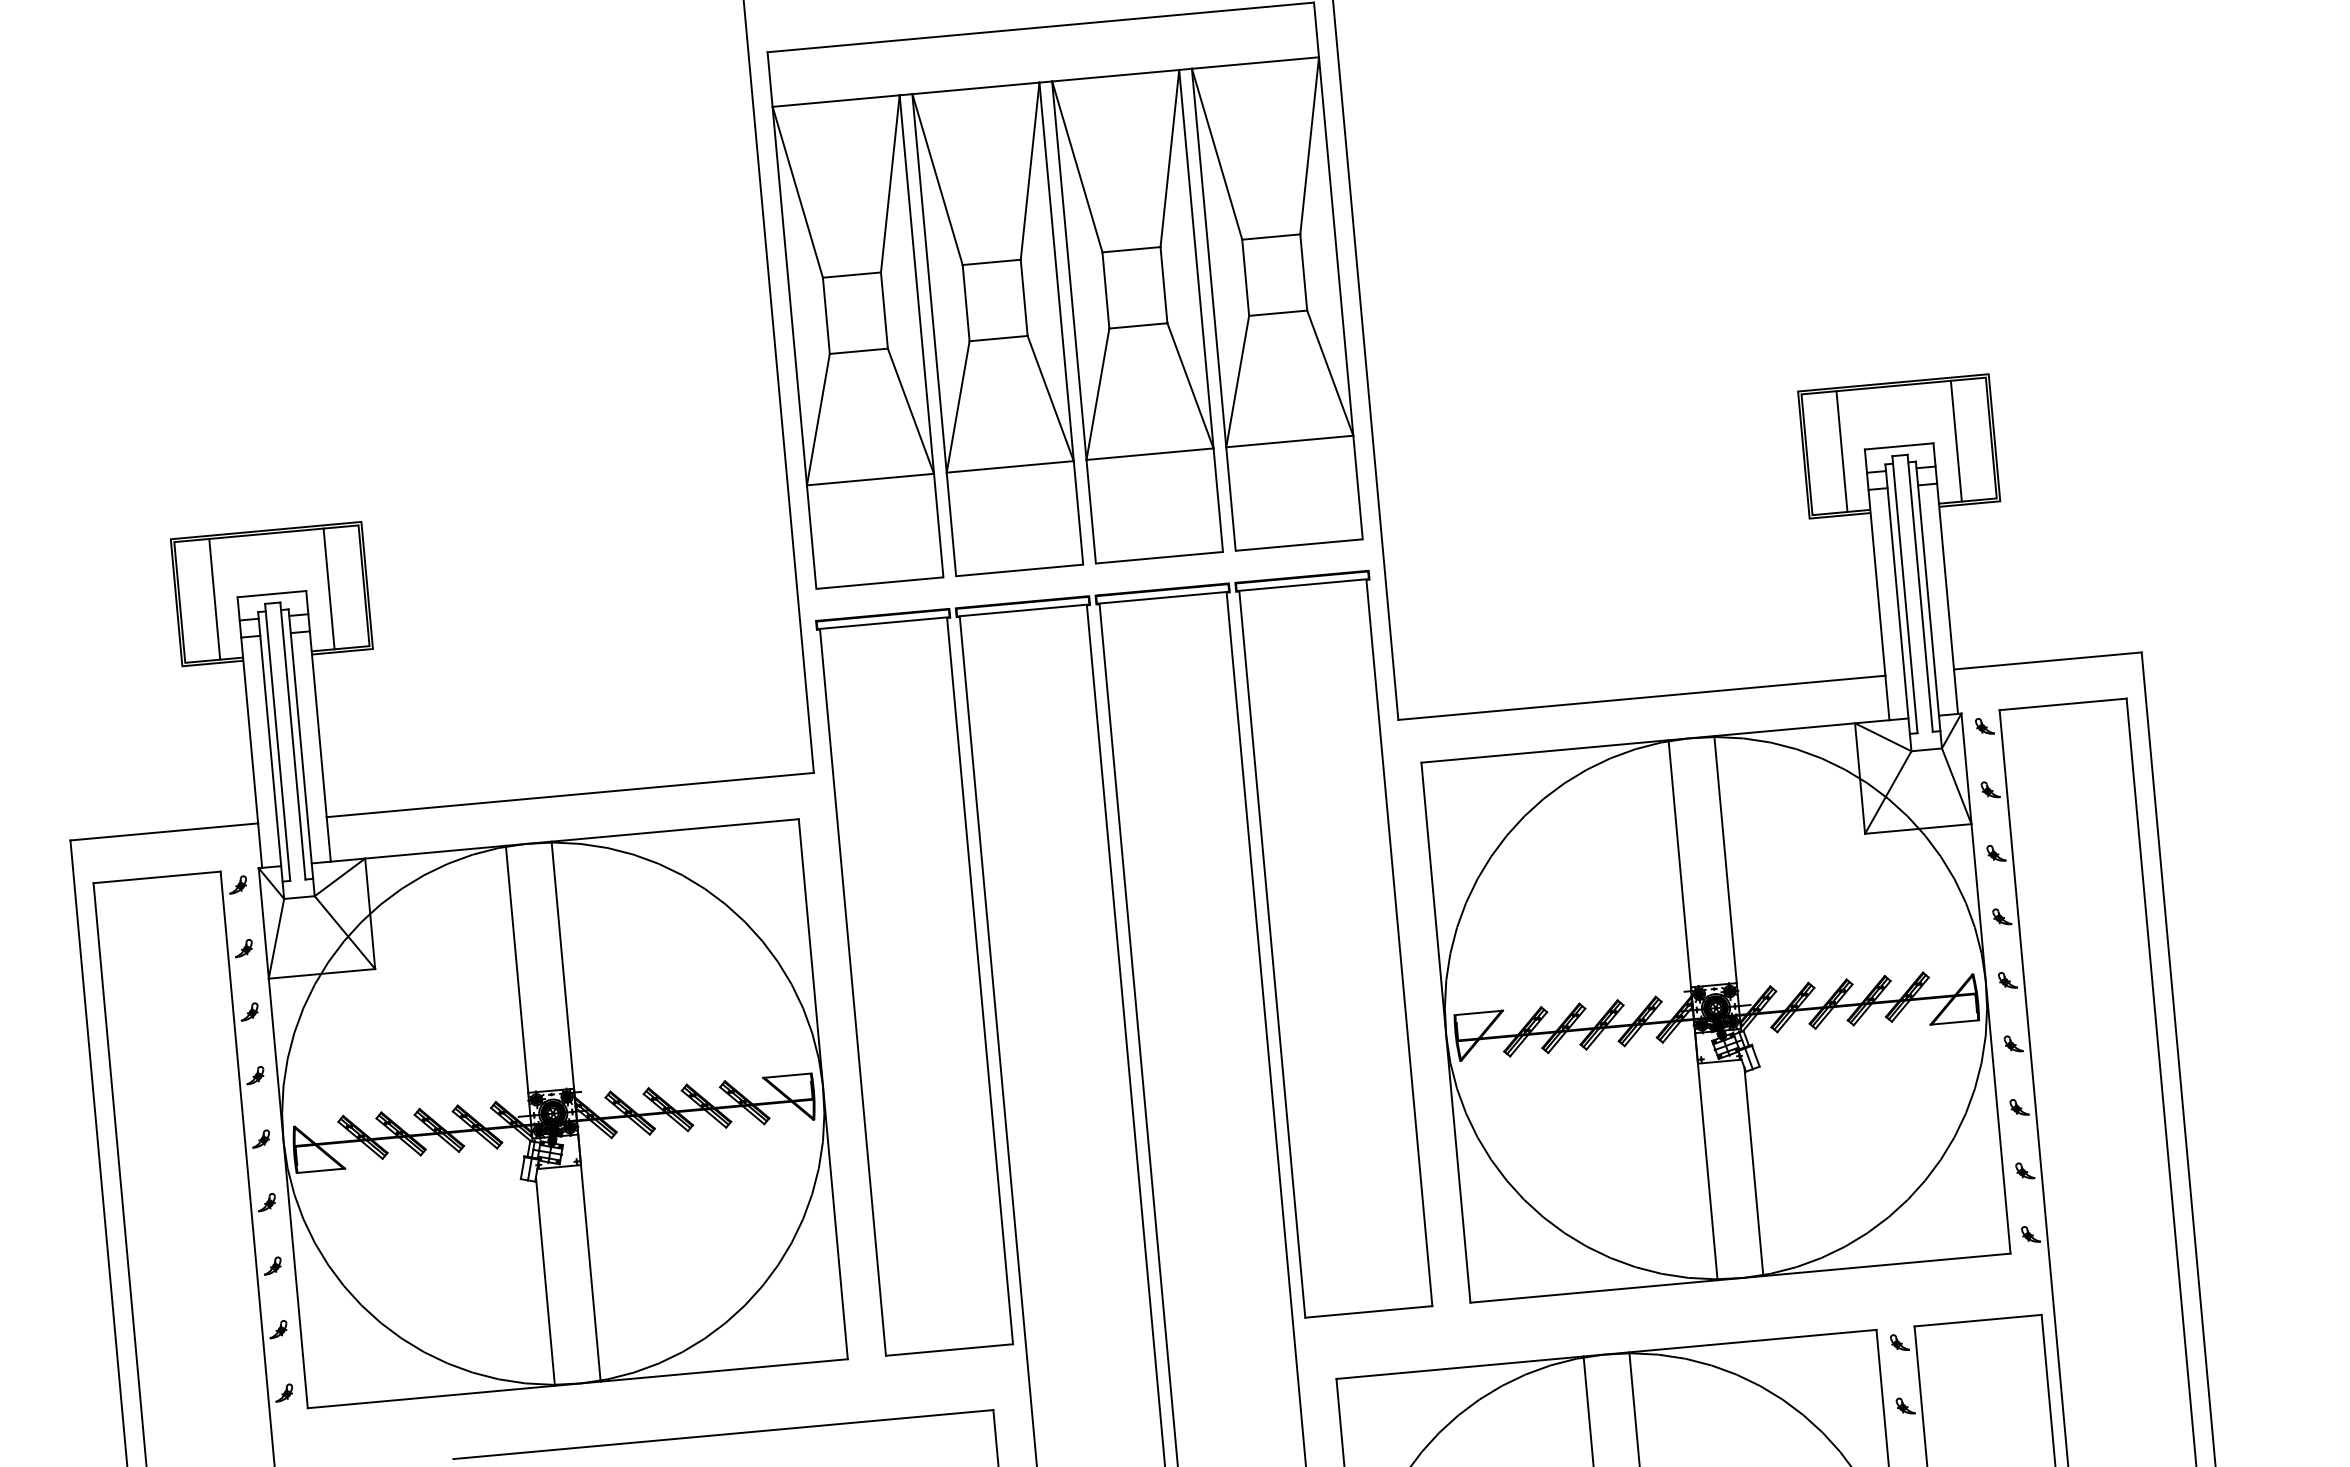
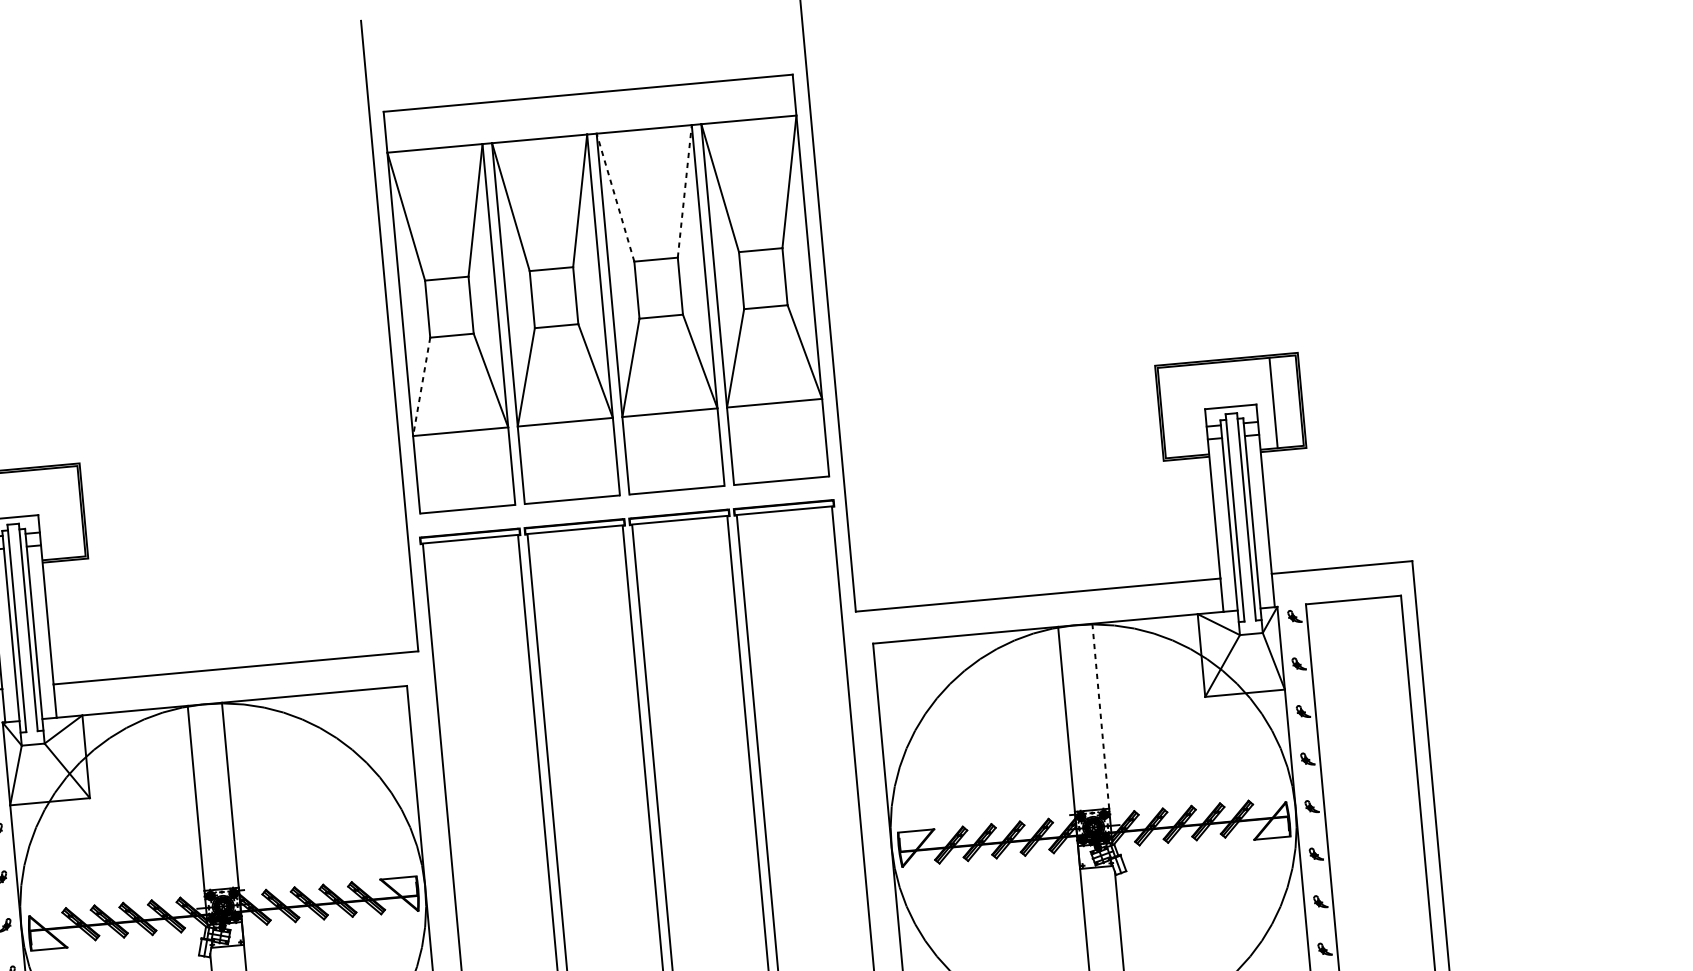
line: (1169, 158) -> (684, 191), solid -> dashed
line: (1077, 166) -> (615, 197), solid -> dashed
line: (818, 419) -> (421, 386), solid -> dashed
line: (1841, 451) -> (1187, 410), removed
line: (328, 588) -> (54, 513), removed
line: (1725, 859) -> (1100, 716), solid -> dashed

